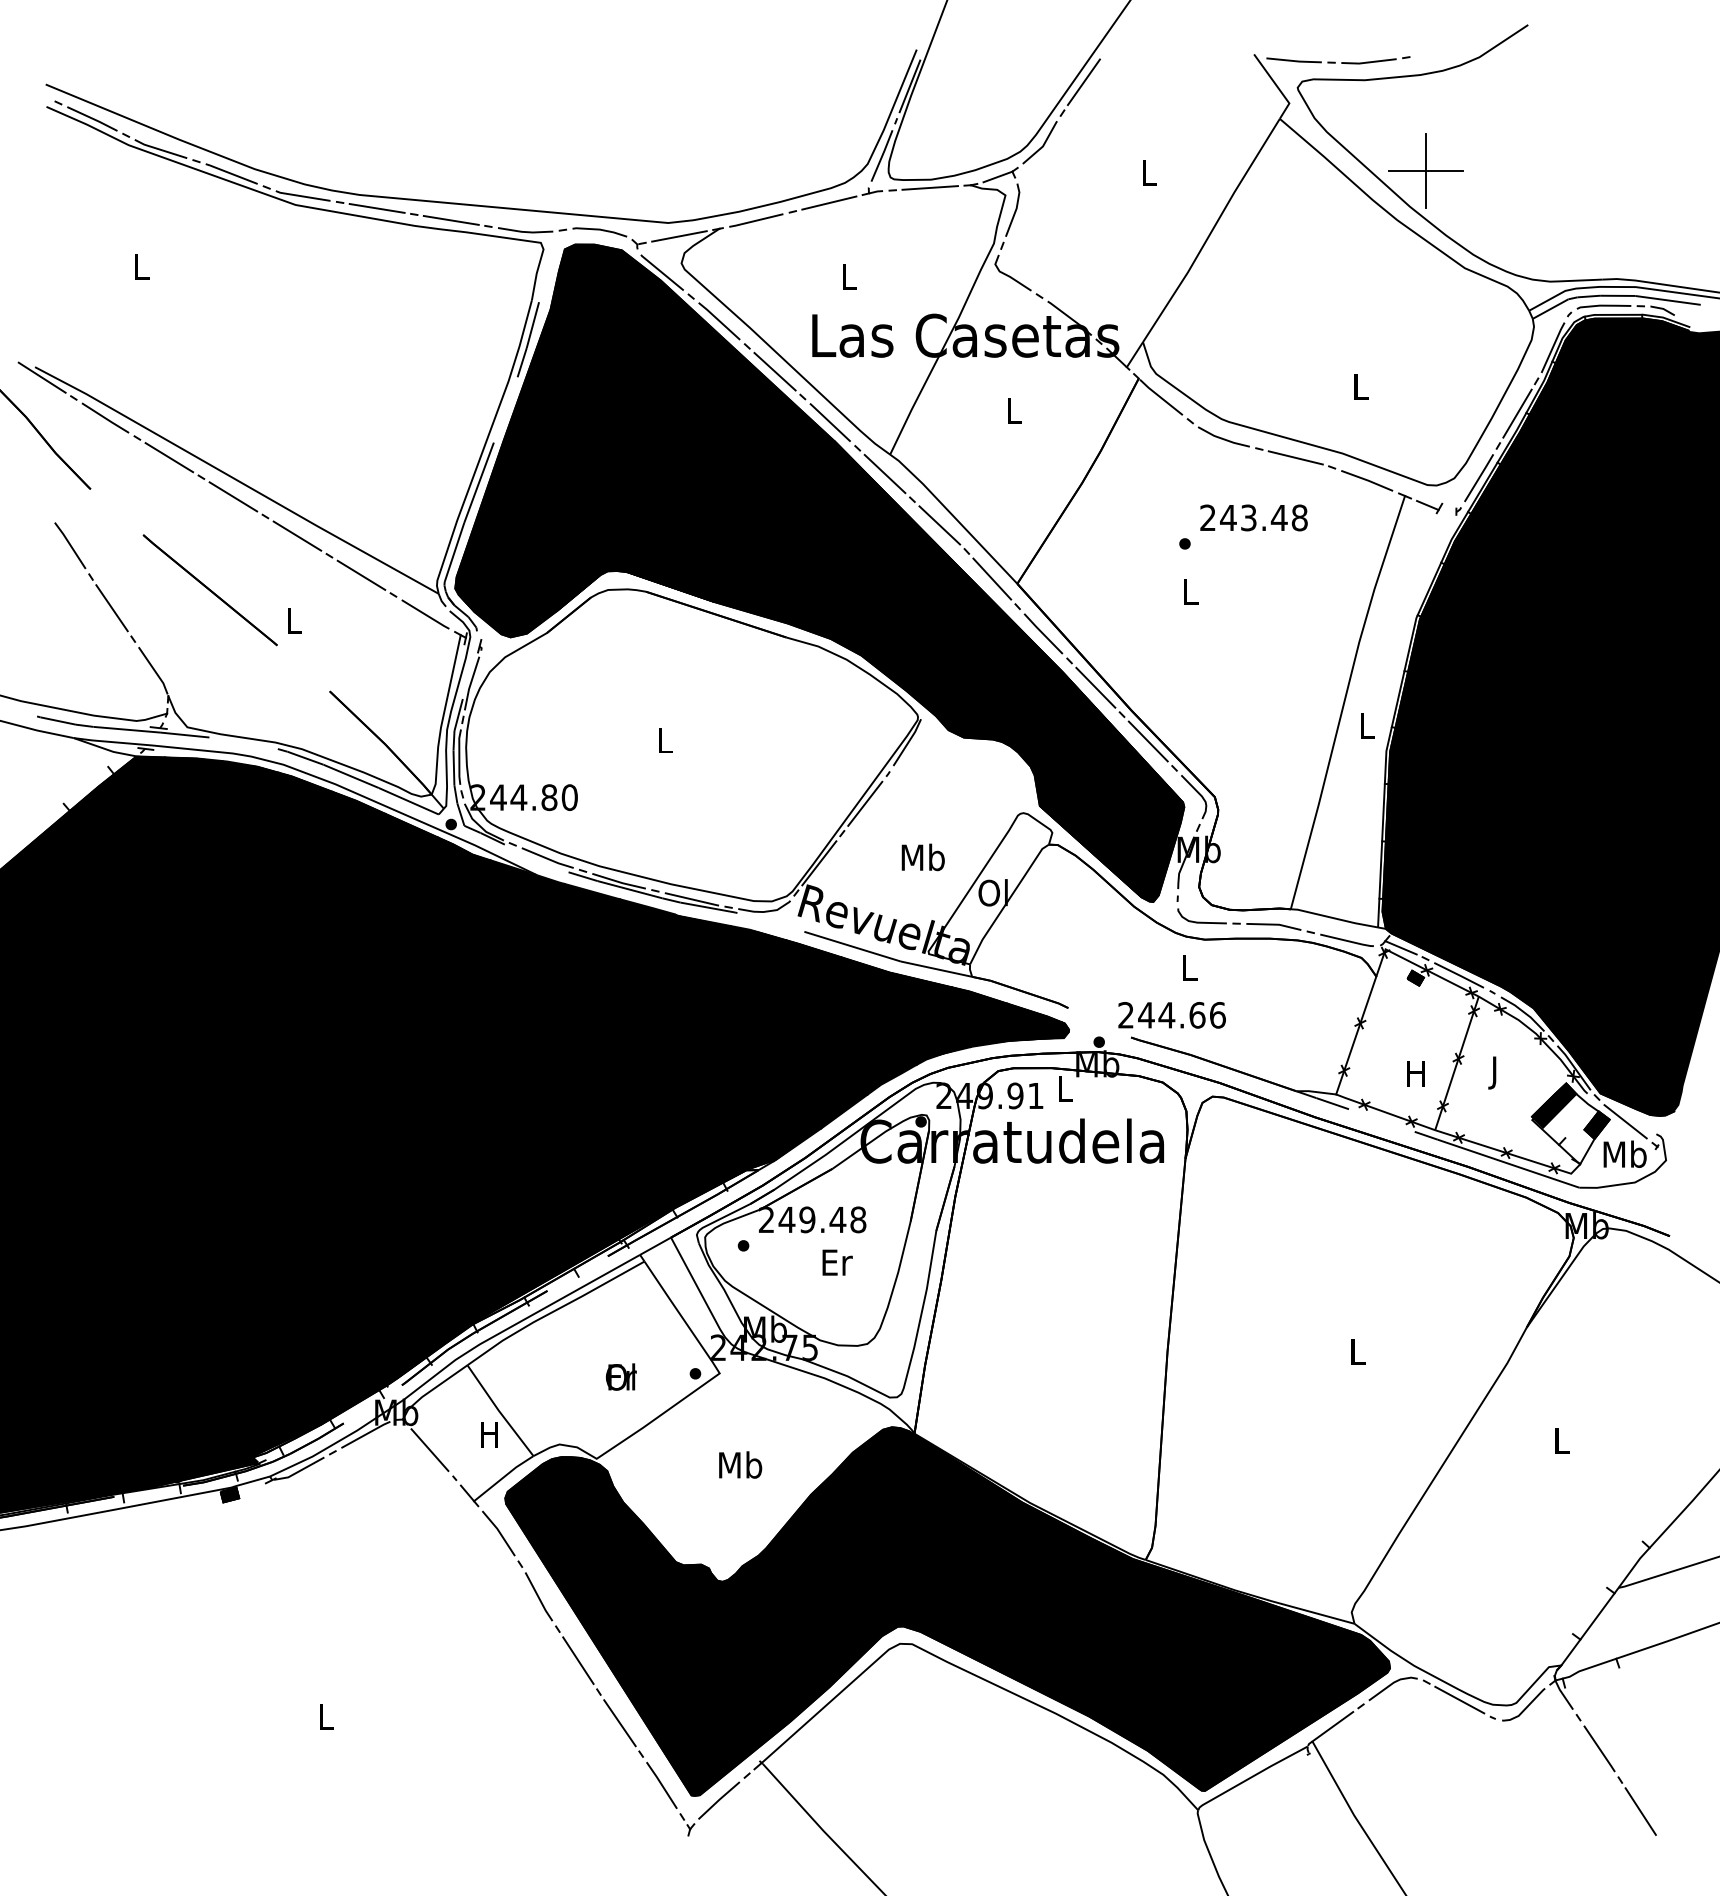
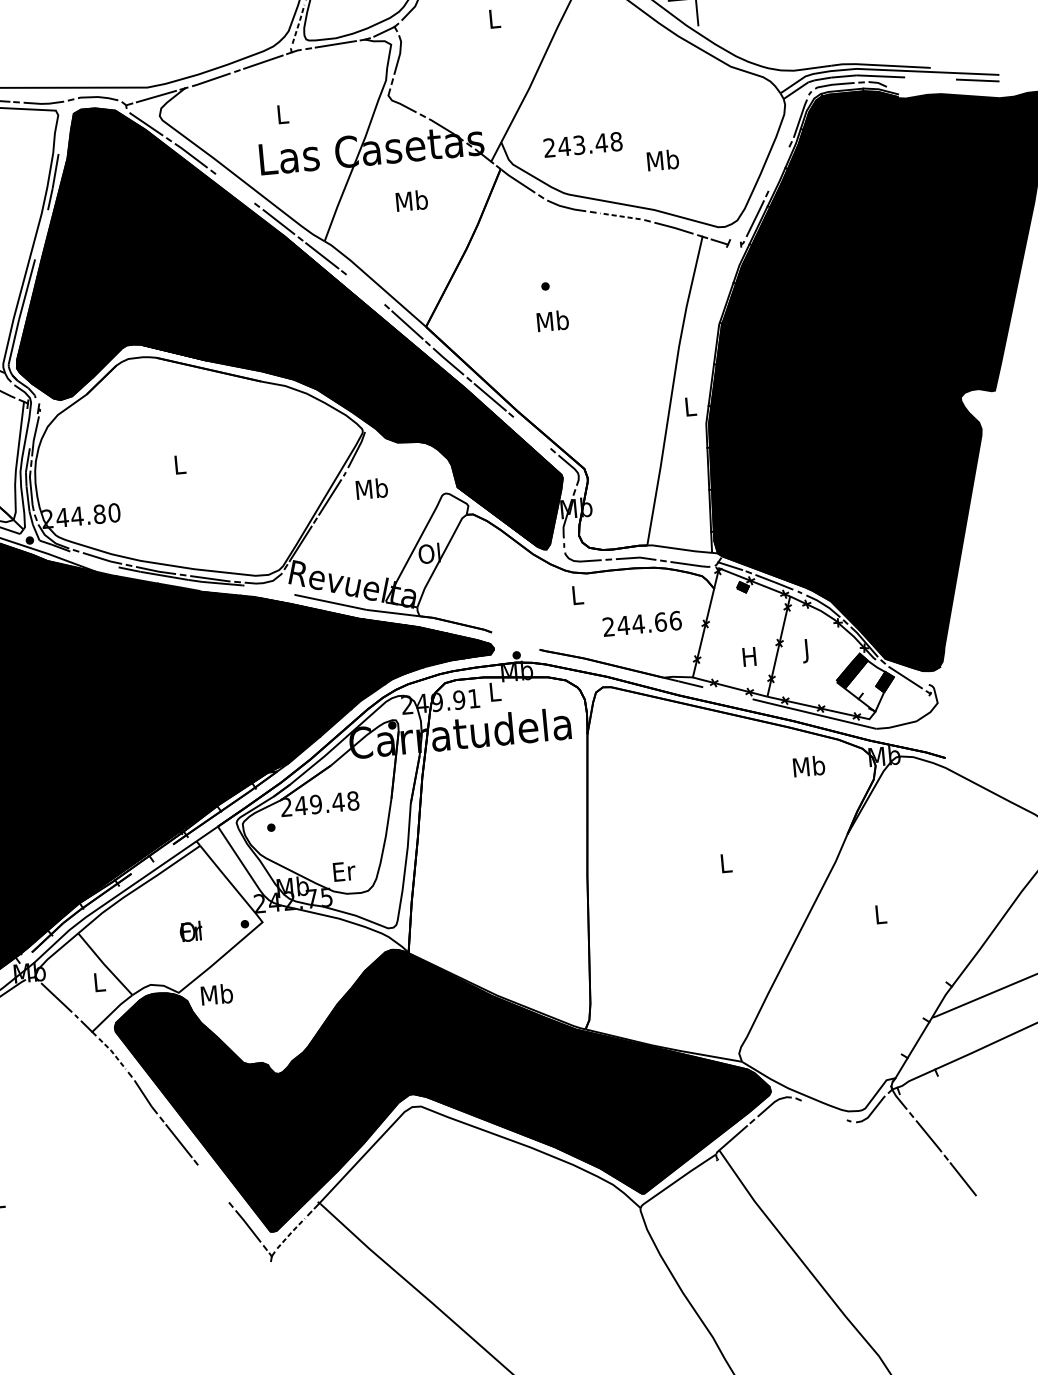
line: (882, 155) -> (298, 23), solid -> dashed
line: (774, 371) -> (234, 188), removed
text: (1360, 386) -> (662, 159), L -> Mb
text: (1013, 410) -> (411, 200), L -> Mb
line: (1517, 413) -> (778, 168), removed
line: (1295, 457) -> (620, 216), solid -> dashed
text: (1253, 517) -> (582, 144), moved
line: (939, 525) -> (365, 289), removed
text: (1190, 591) -> (552, 320), L -> Mb
line: (1147, 741) -> (531, 432), removed
text: (922, 857) -> (371, 488), moved
text: (1171, 1015) -> (641, 624), moved
text: (1624, 1153) -> (808, 765), moved
text: (837, 1262) -> (344, 871), moved
text: (489, 1434) -> (98, 982), H -> L
text: (740, 1464) -> (216, 994), moved
line: (499, 1532) -> (112, 1053), solid -> dashed
line: (1459, 1699) -> (823, 1109), removed
line: (619, 1723) -> (213, 1184), removed
line: (719, 1800) -> (291, 1233), solid -> dashed

